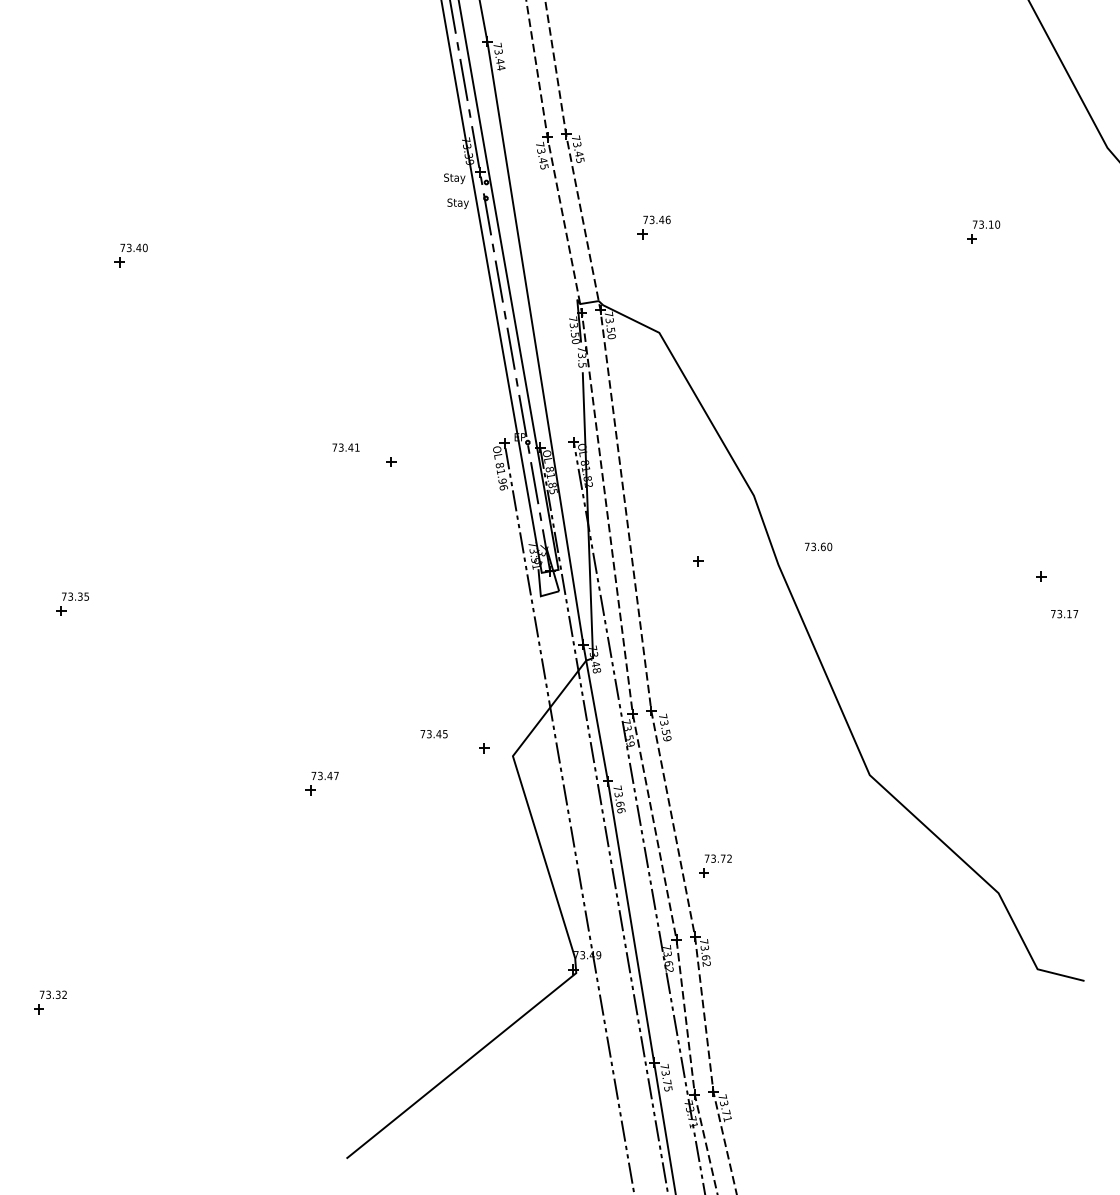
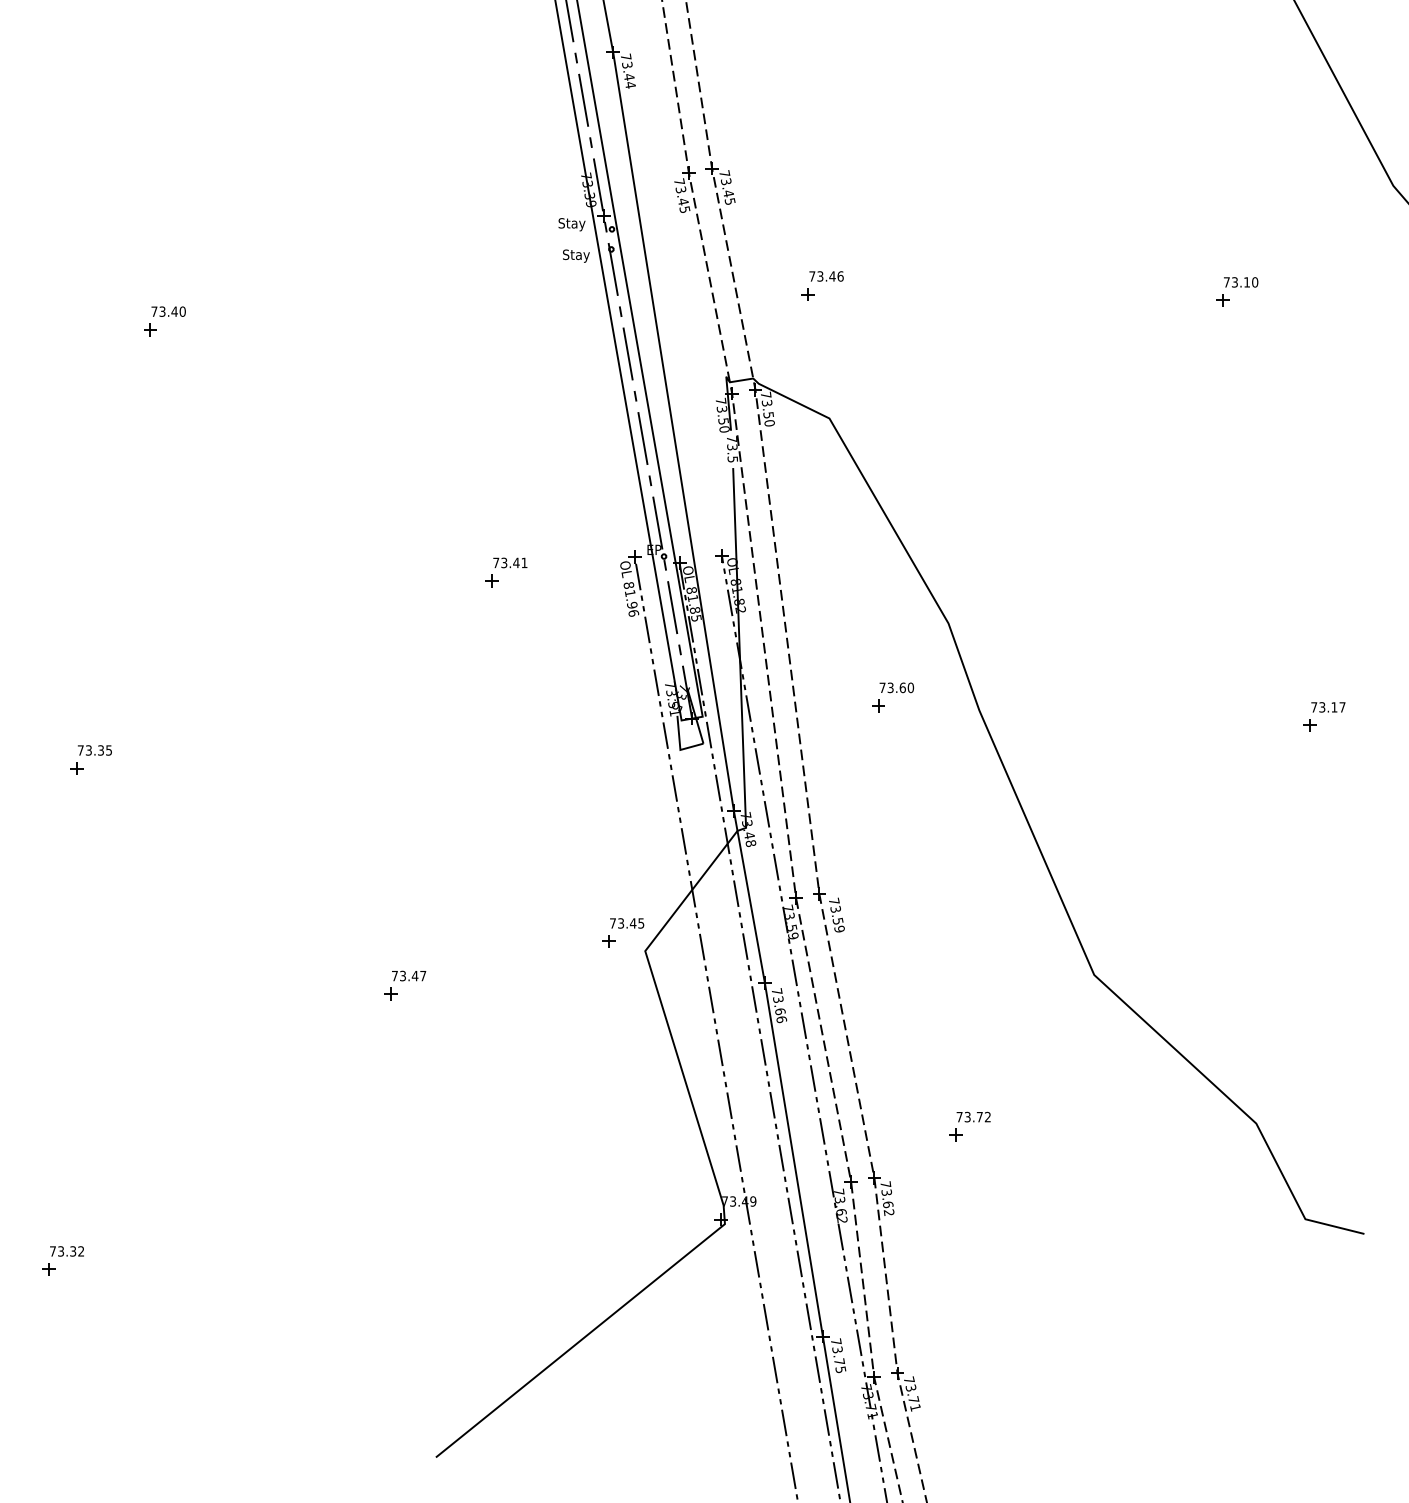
text: (346, 447) -> (510, 562), moved
text: (818, 546) -> (896, 687), moved
text: (1064, 614) -> (1328, 707), moved
text: (434, 734) -> (627, 923), moved
part: (714, 866) -> (969, 1126), moved

